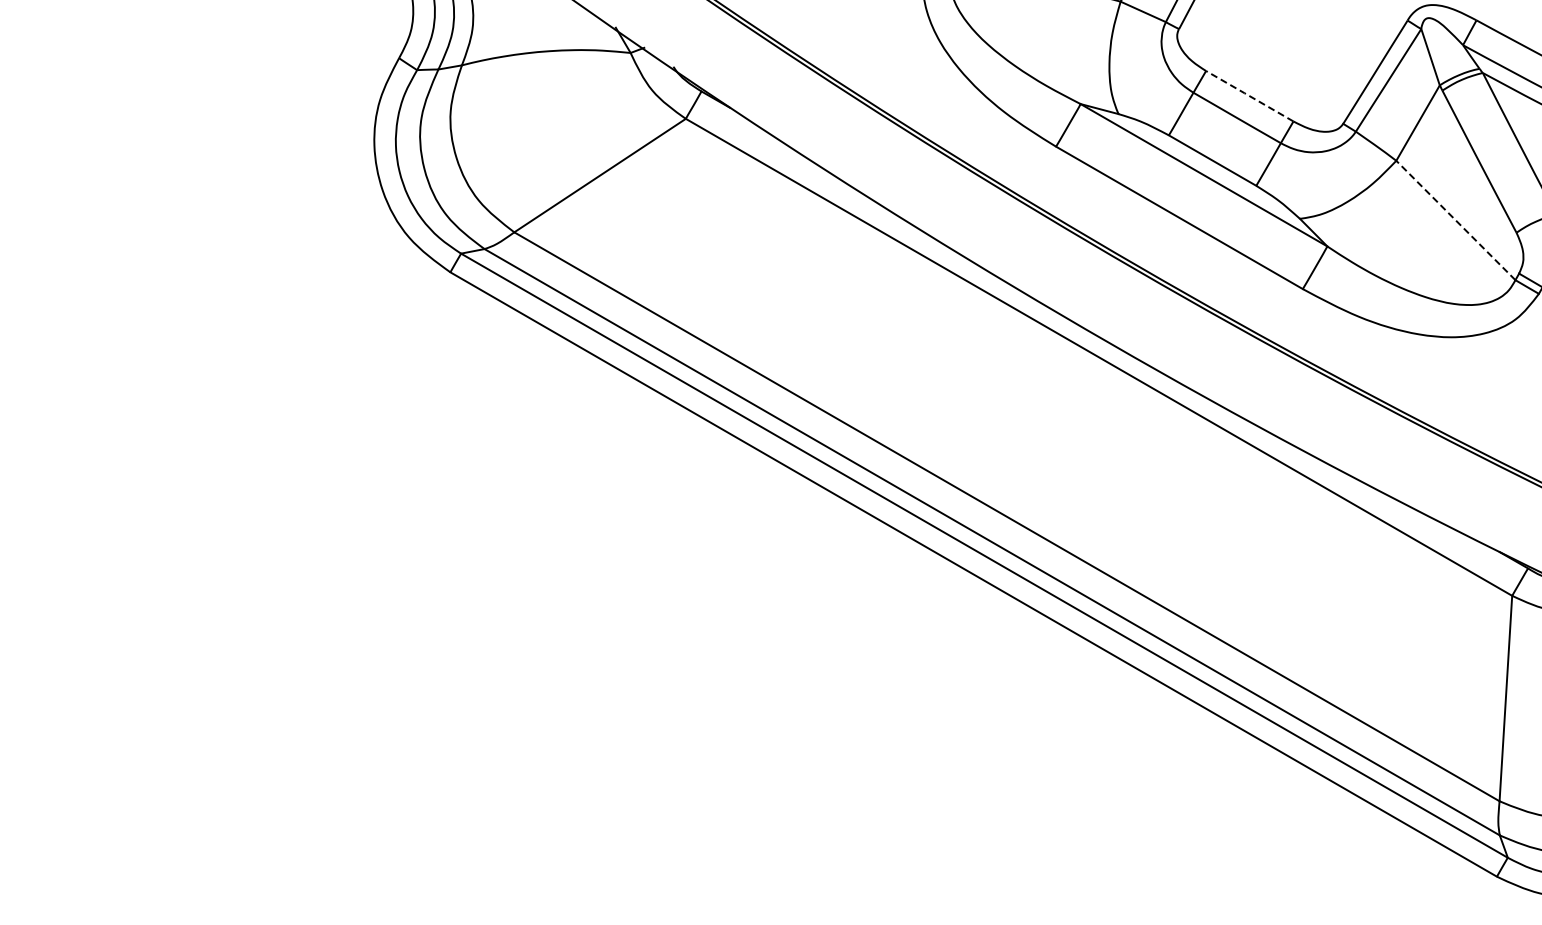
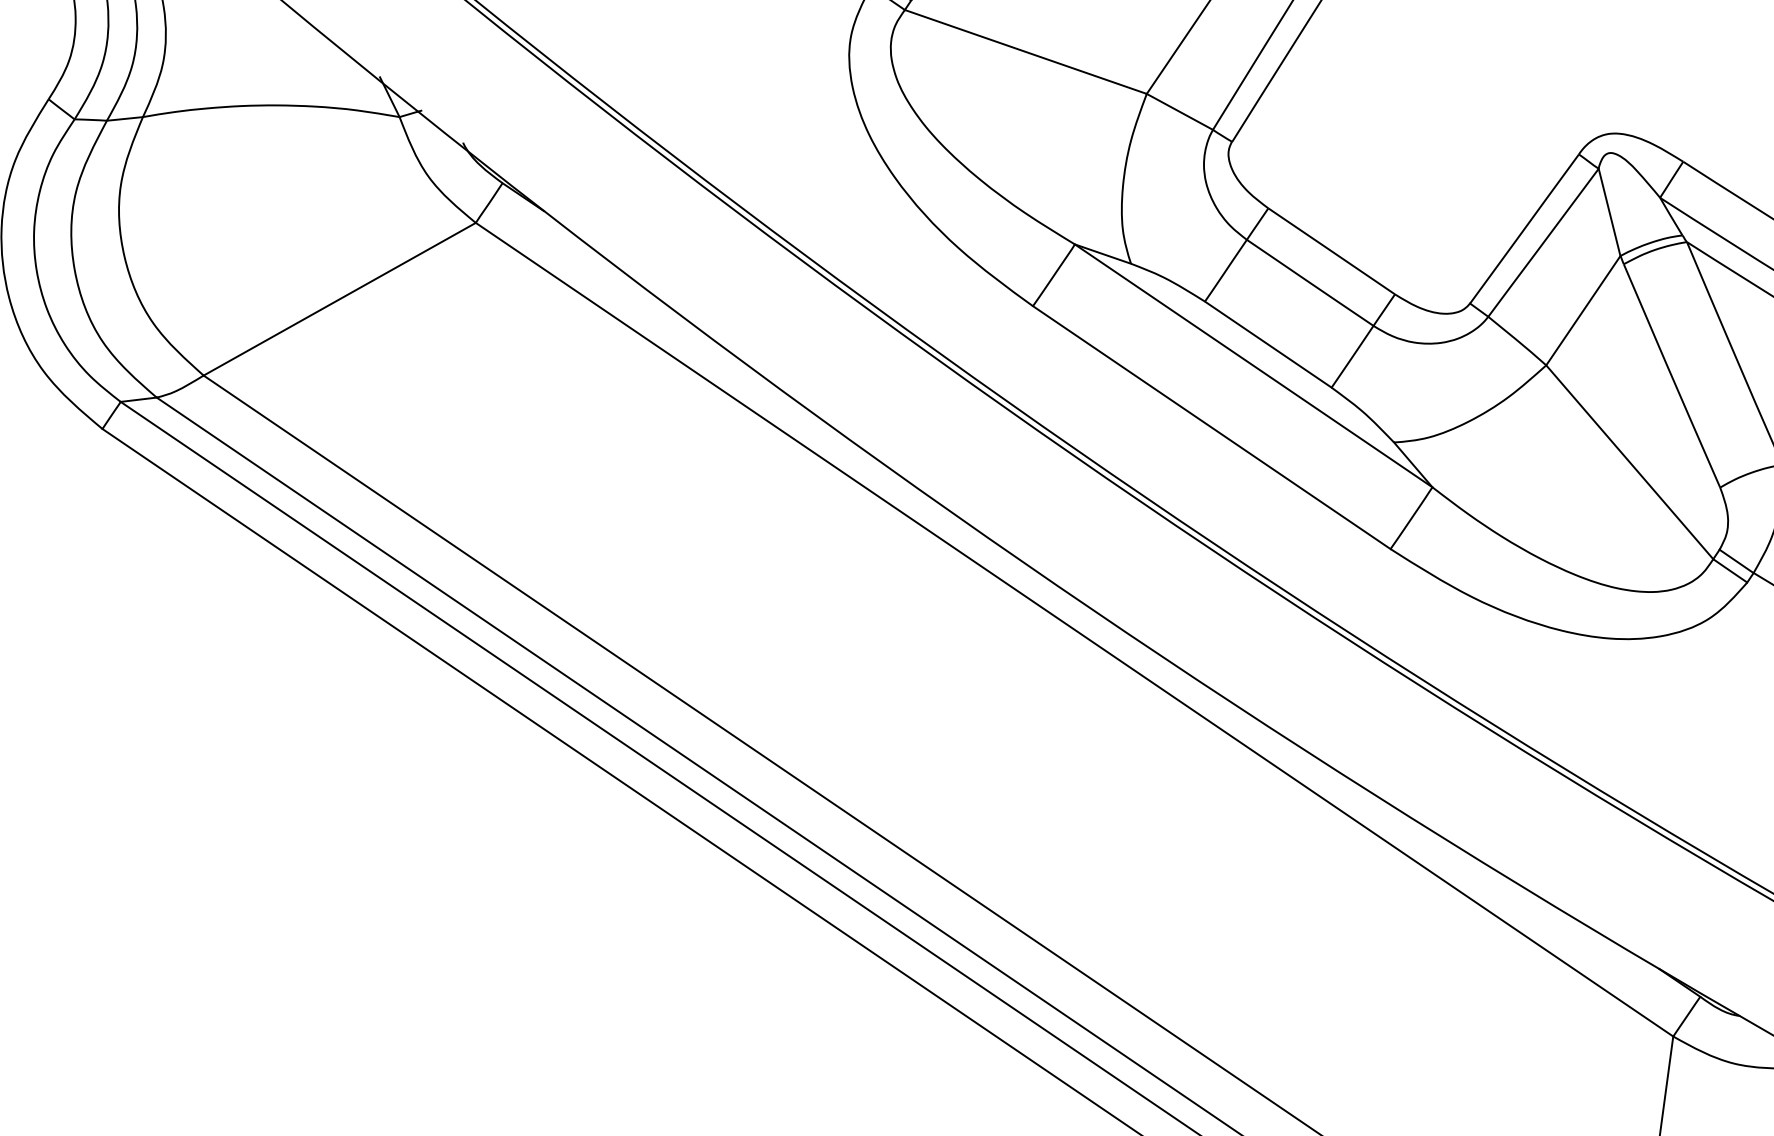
line: (1248, 95) -> (1329, 250), dashed -> solid
line: (1455, 220) -> (1629, 462), dashed -> solid

